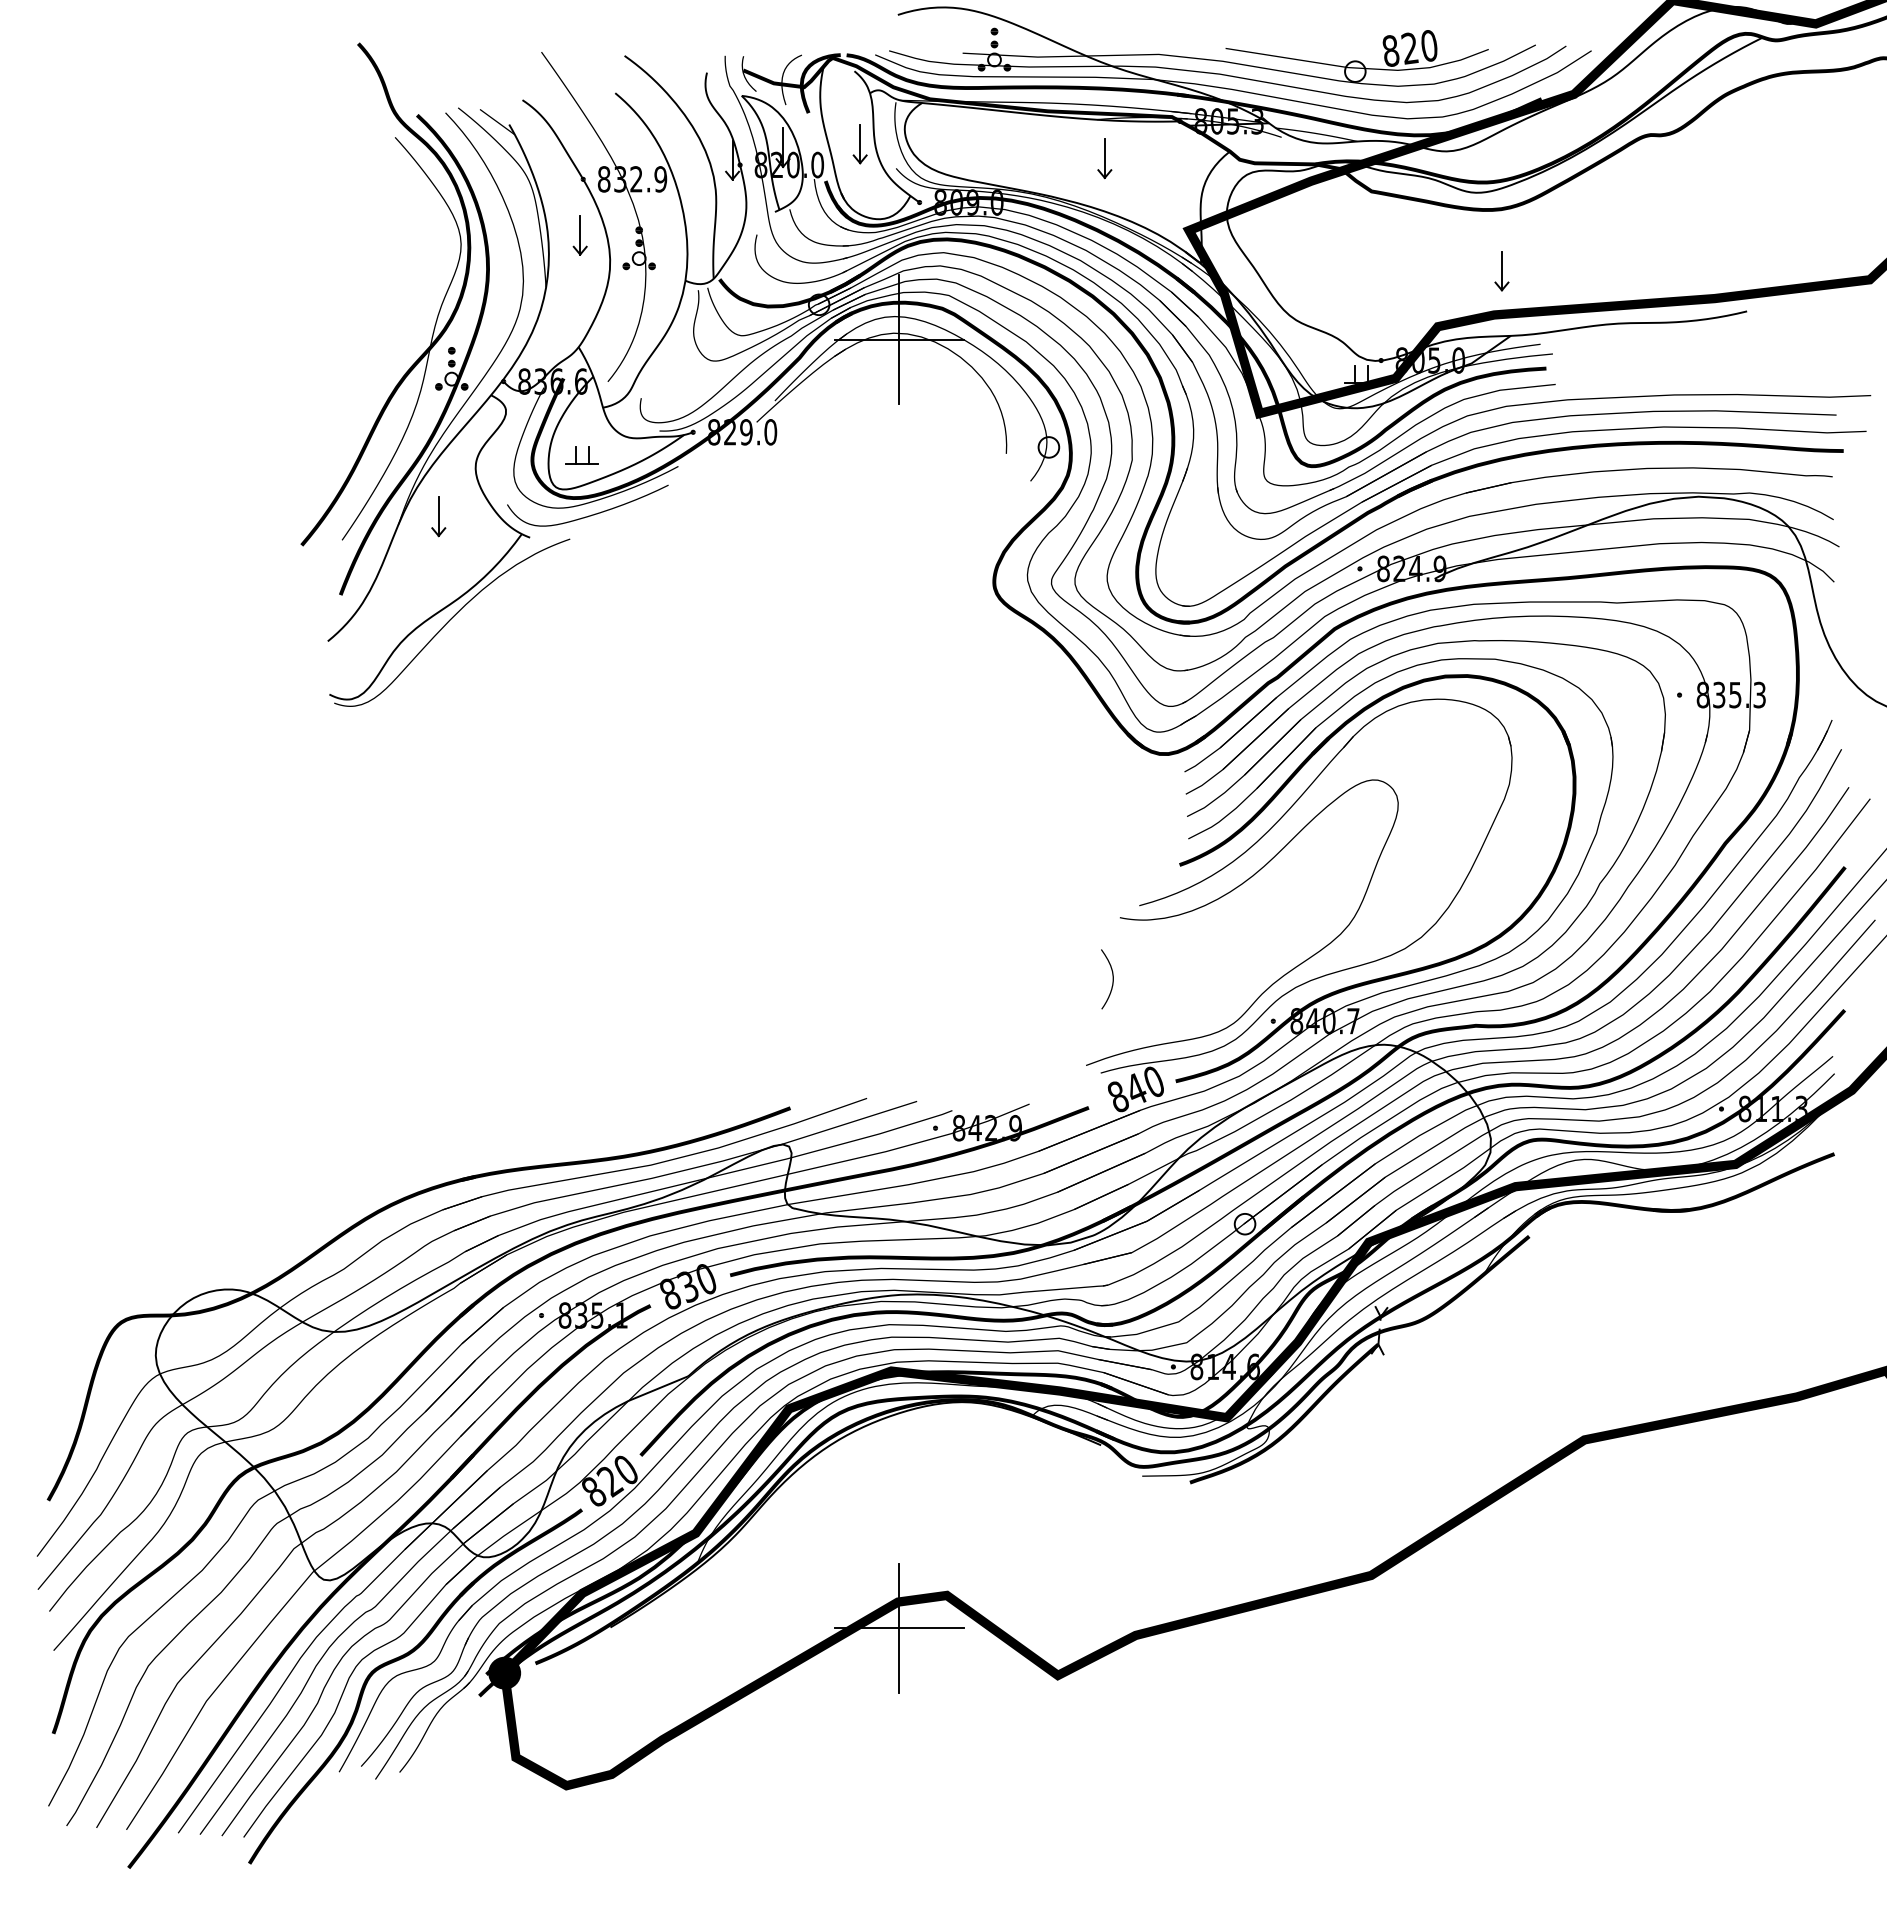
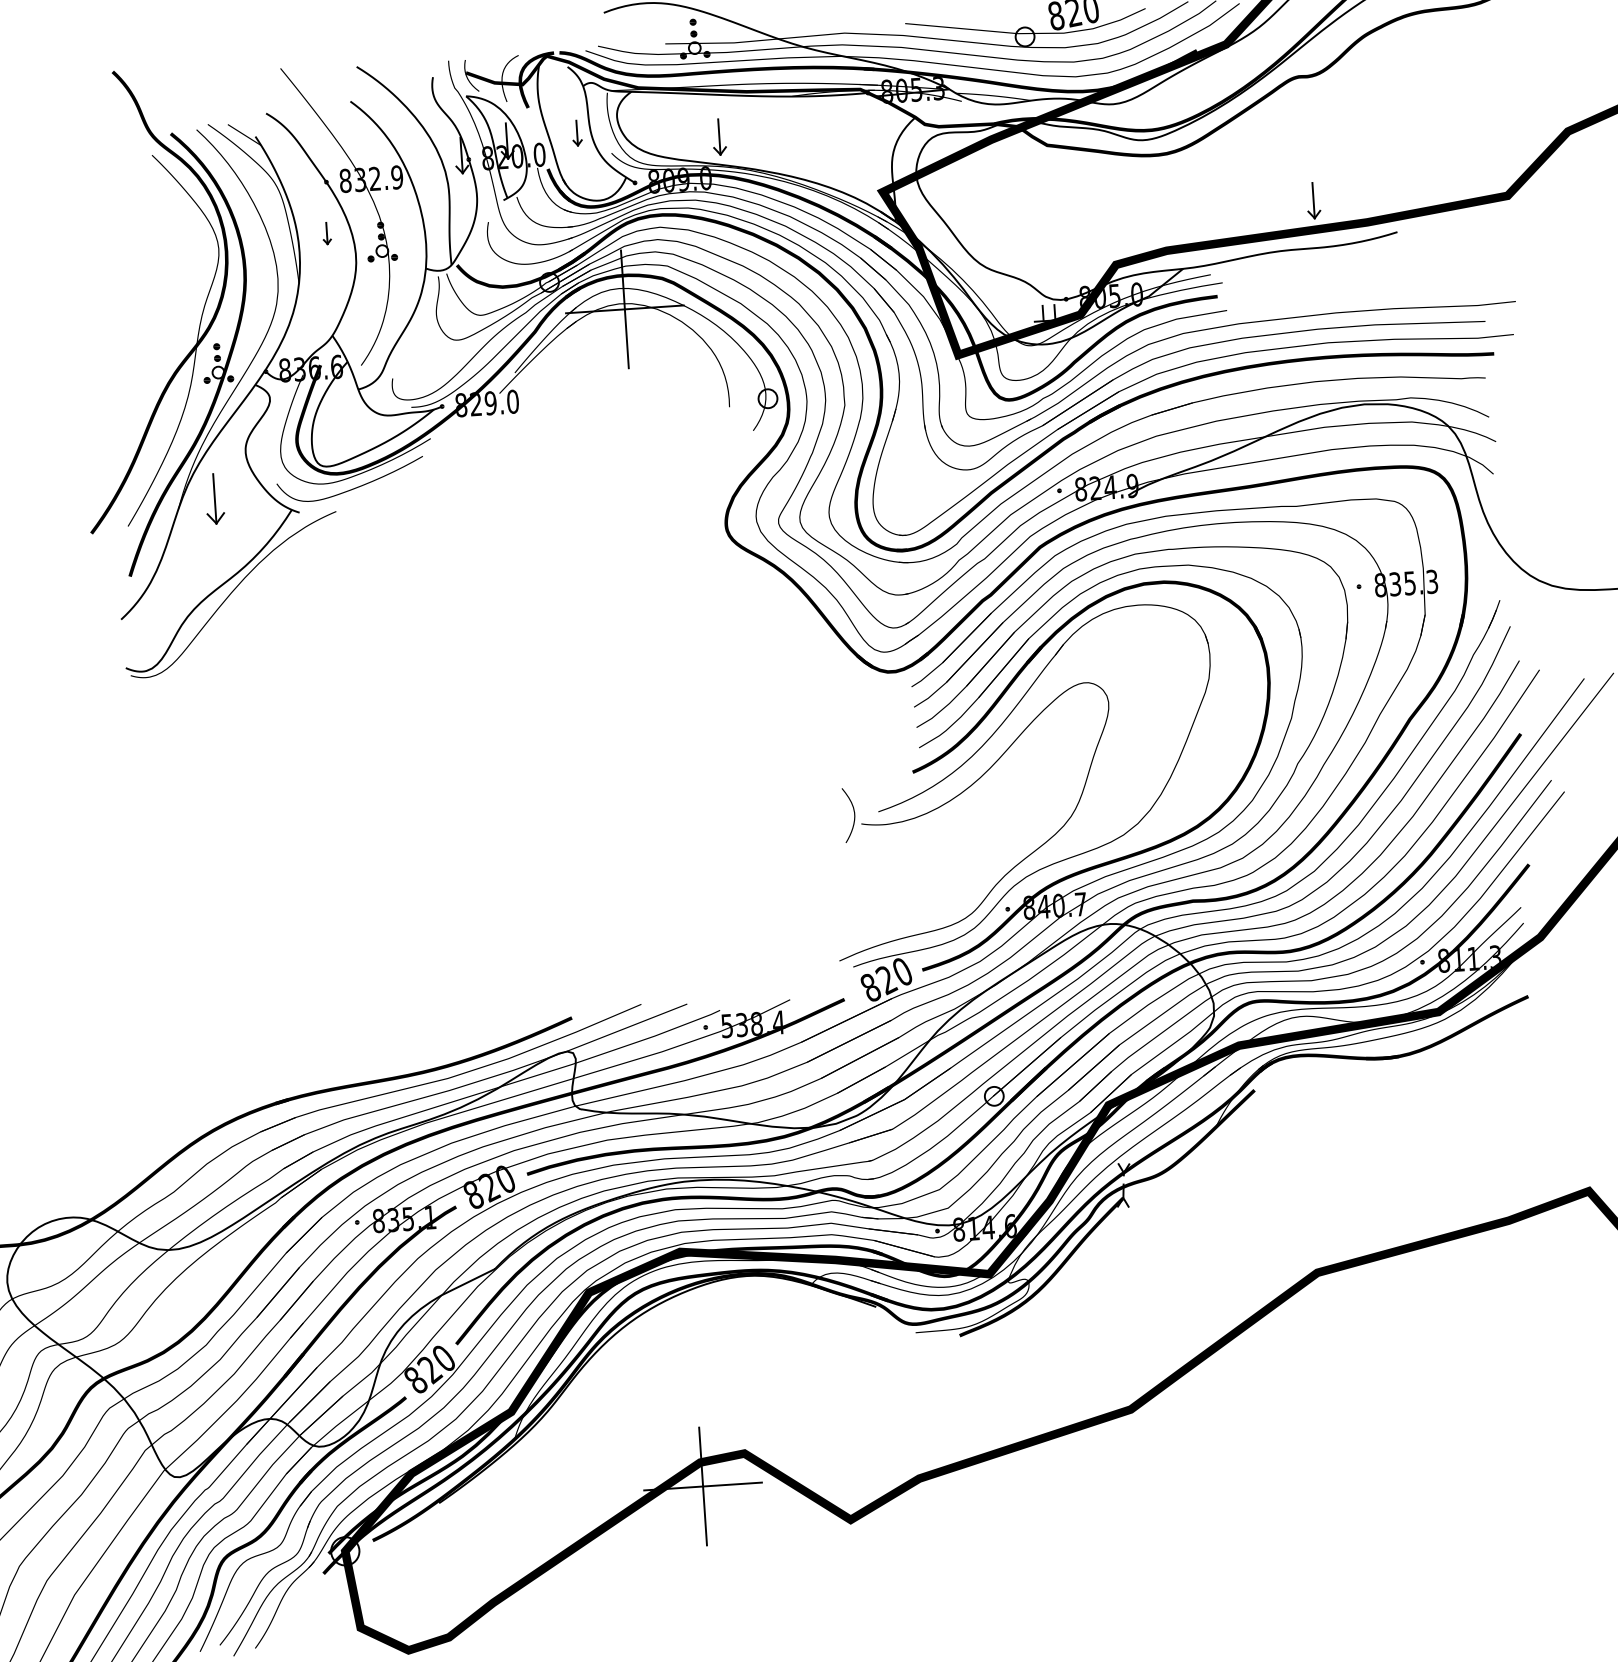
part: (859, 144) -> (576, 133), size x0.7
part: (1104, 158) -> (719, 136), moved
part: (579, 235) -> (326, 233), size x0.6
part: (1501, 271) -> (1313, 201), moved
part: (581, 455) -> (341, 434), removed
part: (438, 516) -> (214, 498), size x1.4
curve: (1112, 979) -> (853, 815), moved
text: (1136, 1089) -> (886, 979), 840 -> 820
text: (986, 1127) -> (752, 1023), 842.9 -> 538.4
text: (688, 1287) -> (489, 1187), 830 -> 820
fill: (504, 1672) -> (345, 1550), removed

